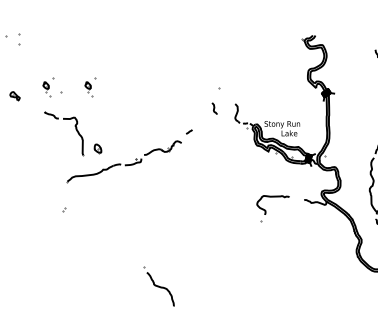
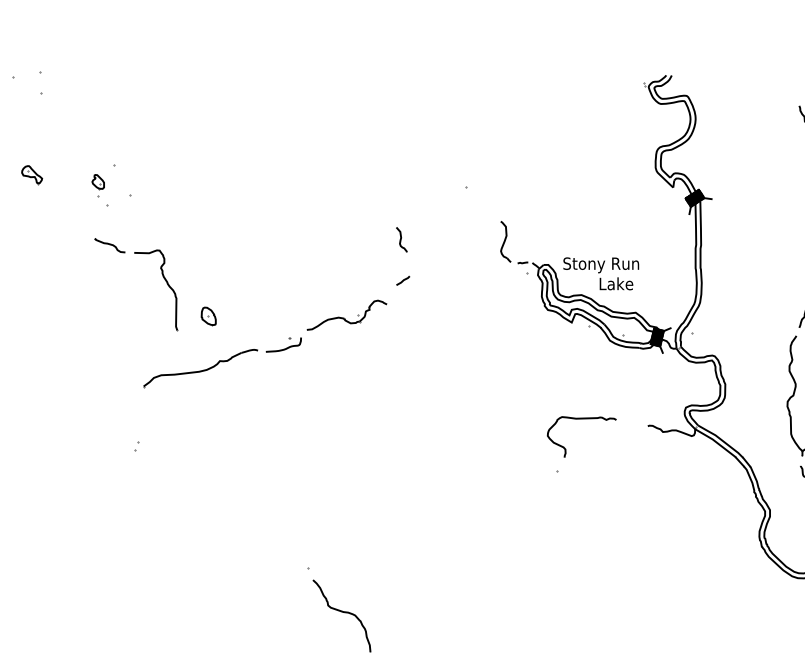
part: (90, 87) -> (192, 186), removed
part: (14, 96) -> (30, 175), moved
curve: (214, 108) -> (401, 239), moved

